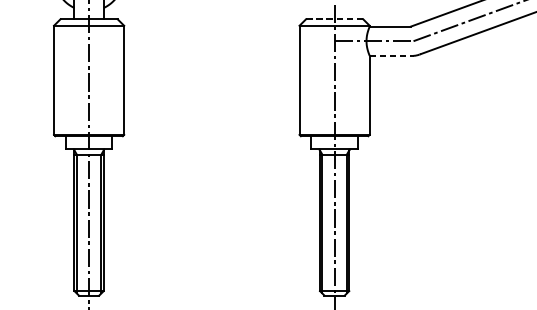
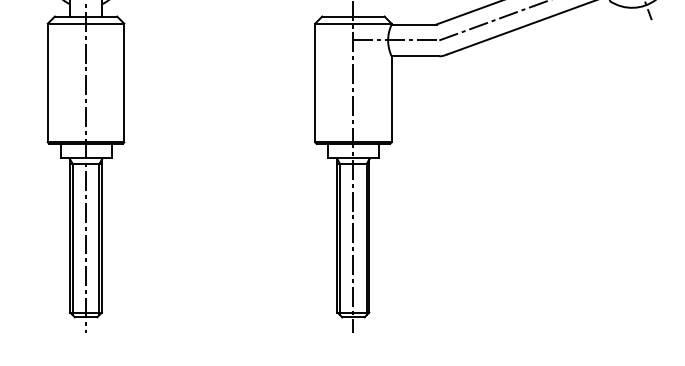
line: (333, 19) -> (352, 16), dashed -> solid
line: (391, 55) -> (415, 56), dashed -> solid

